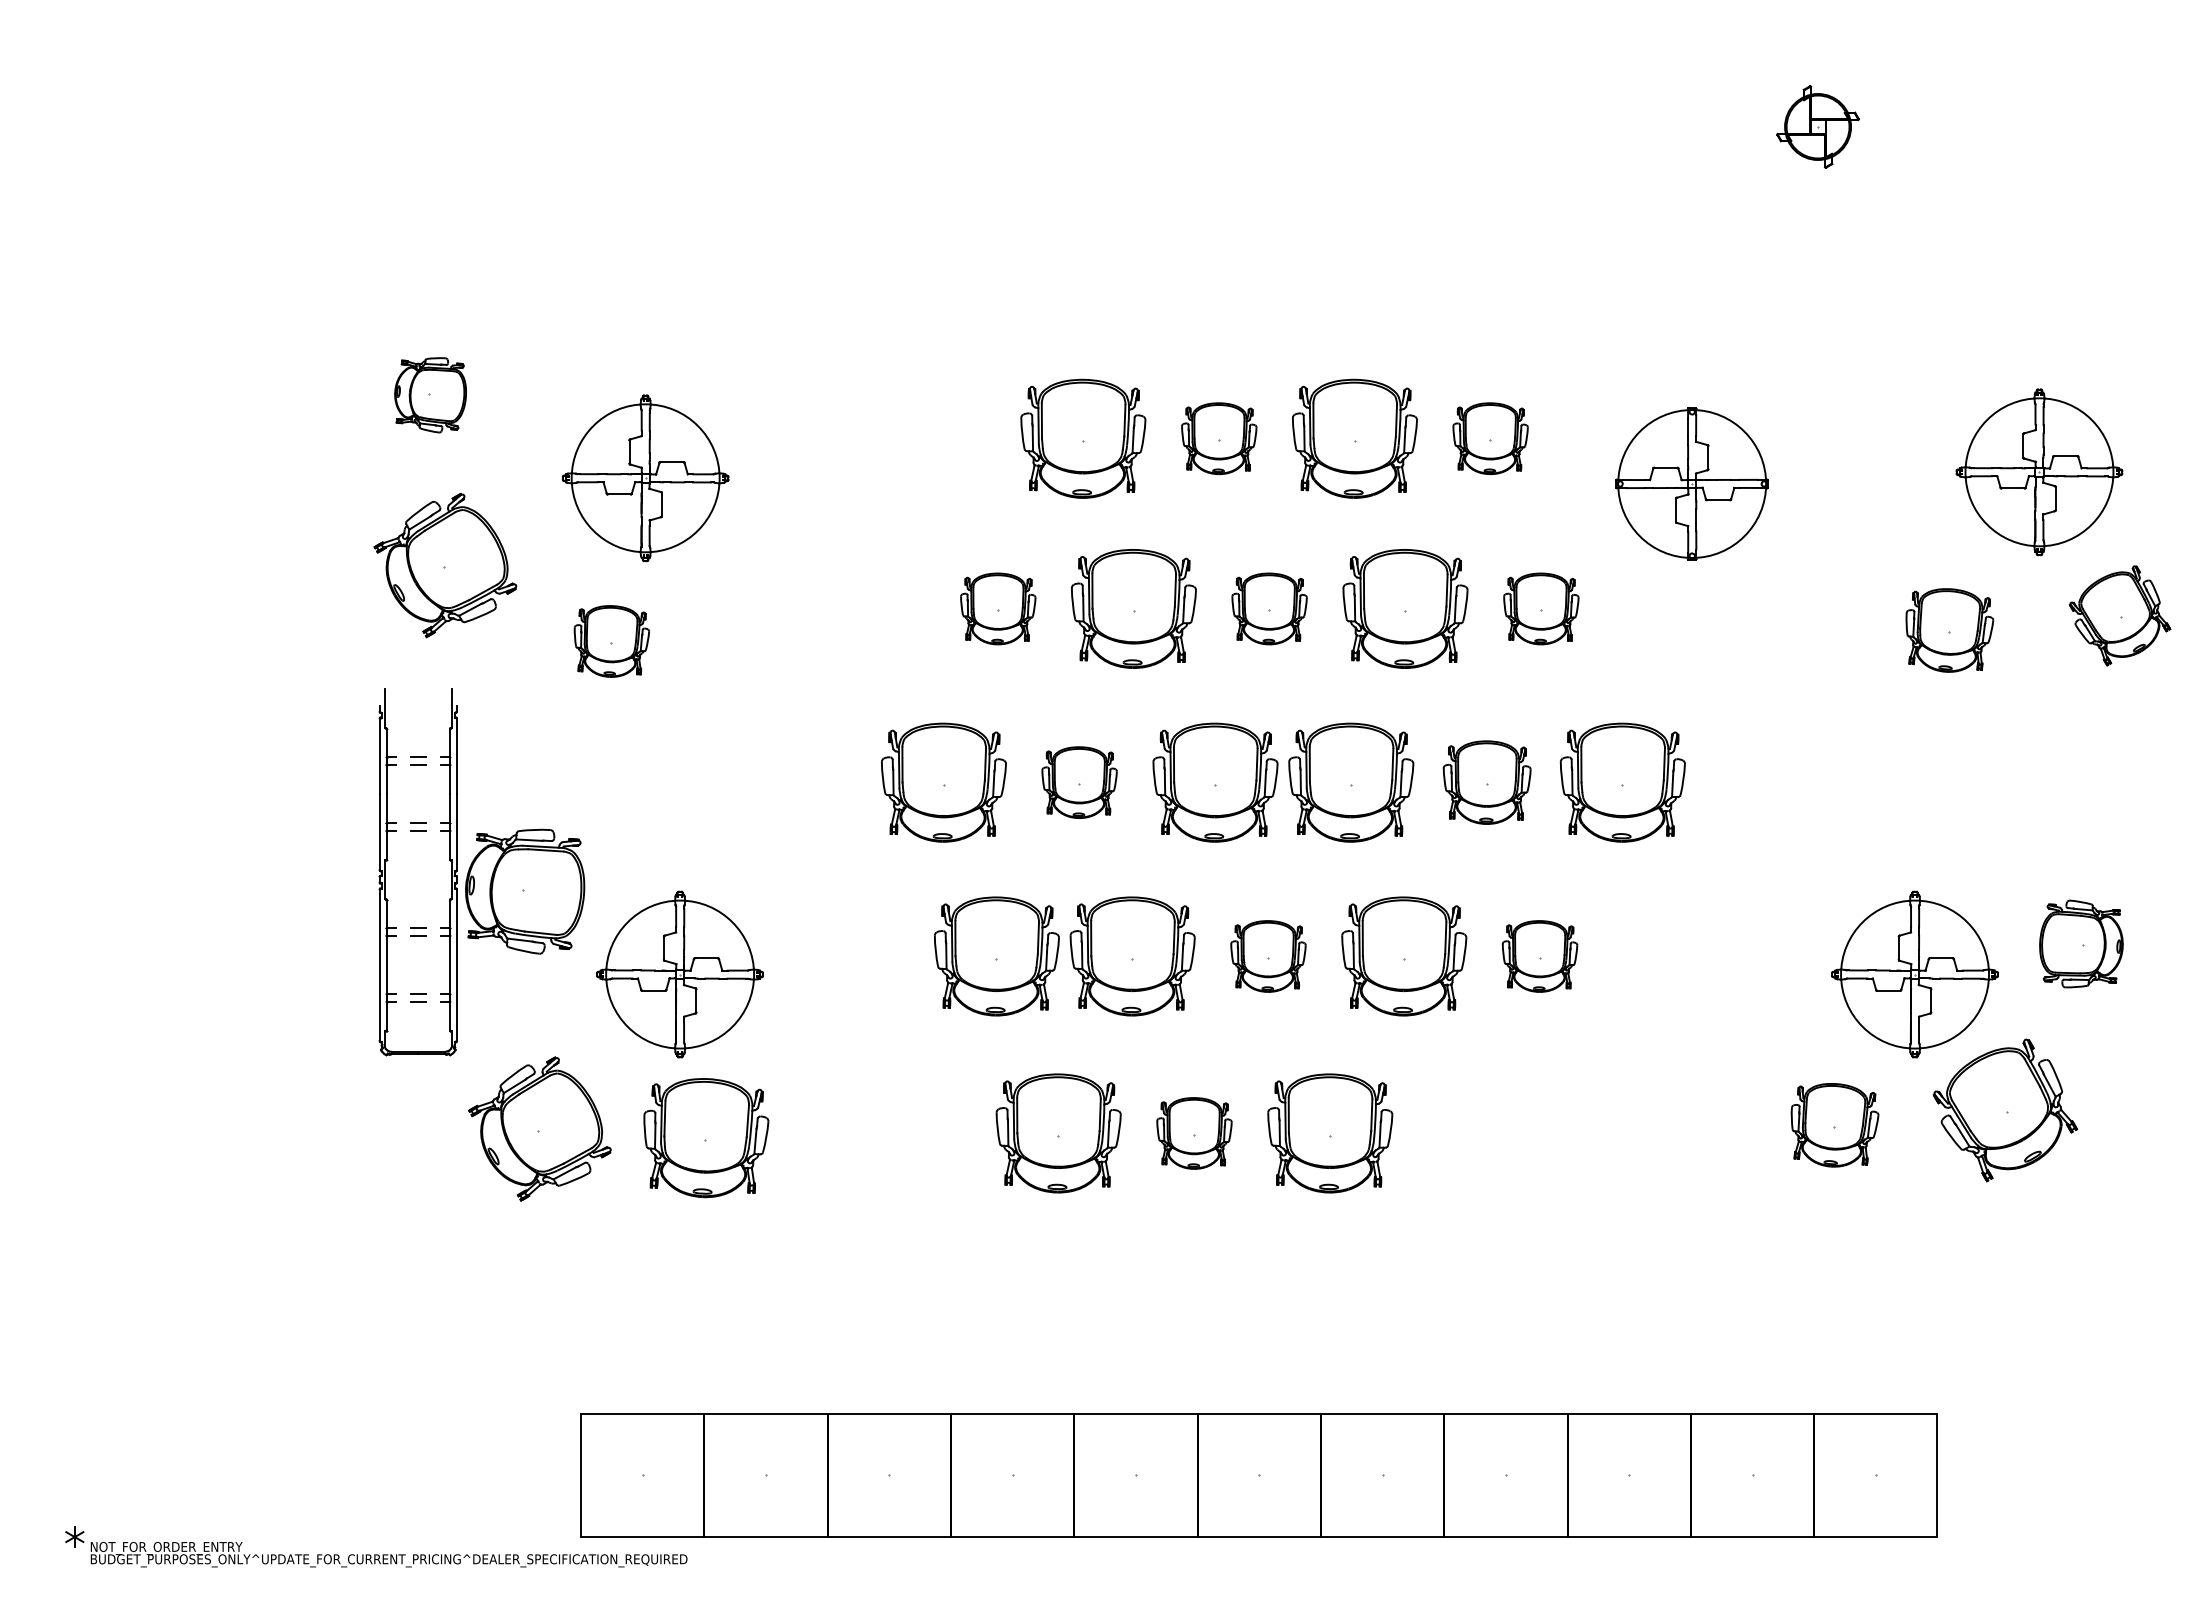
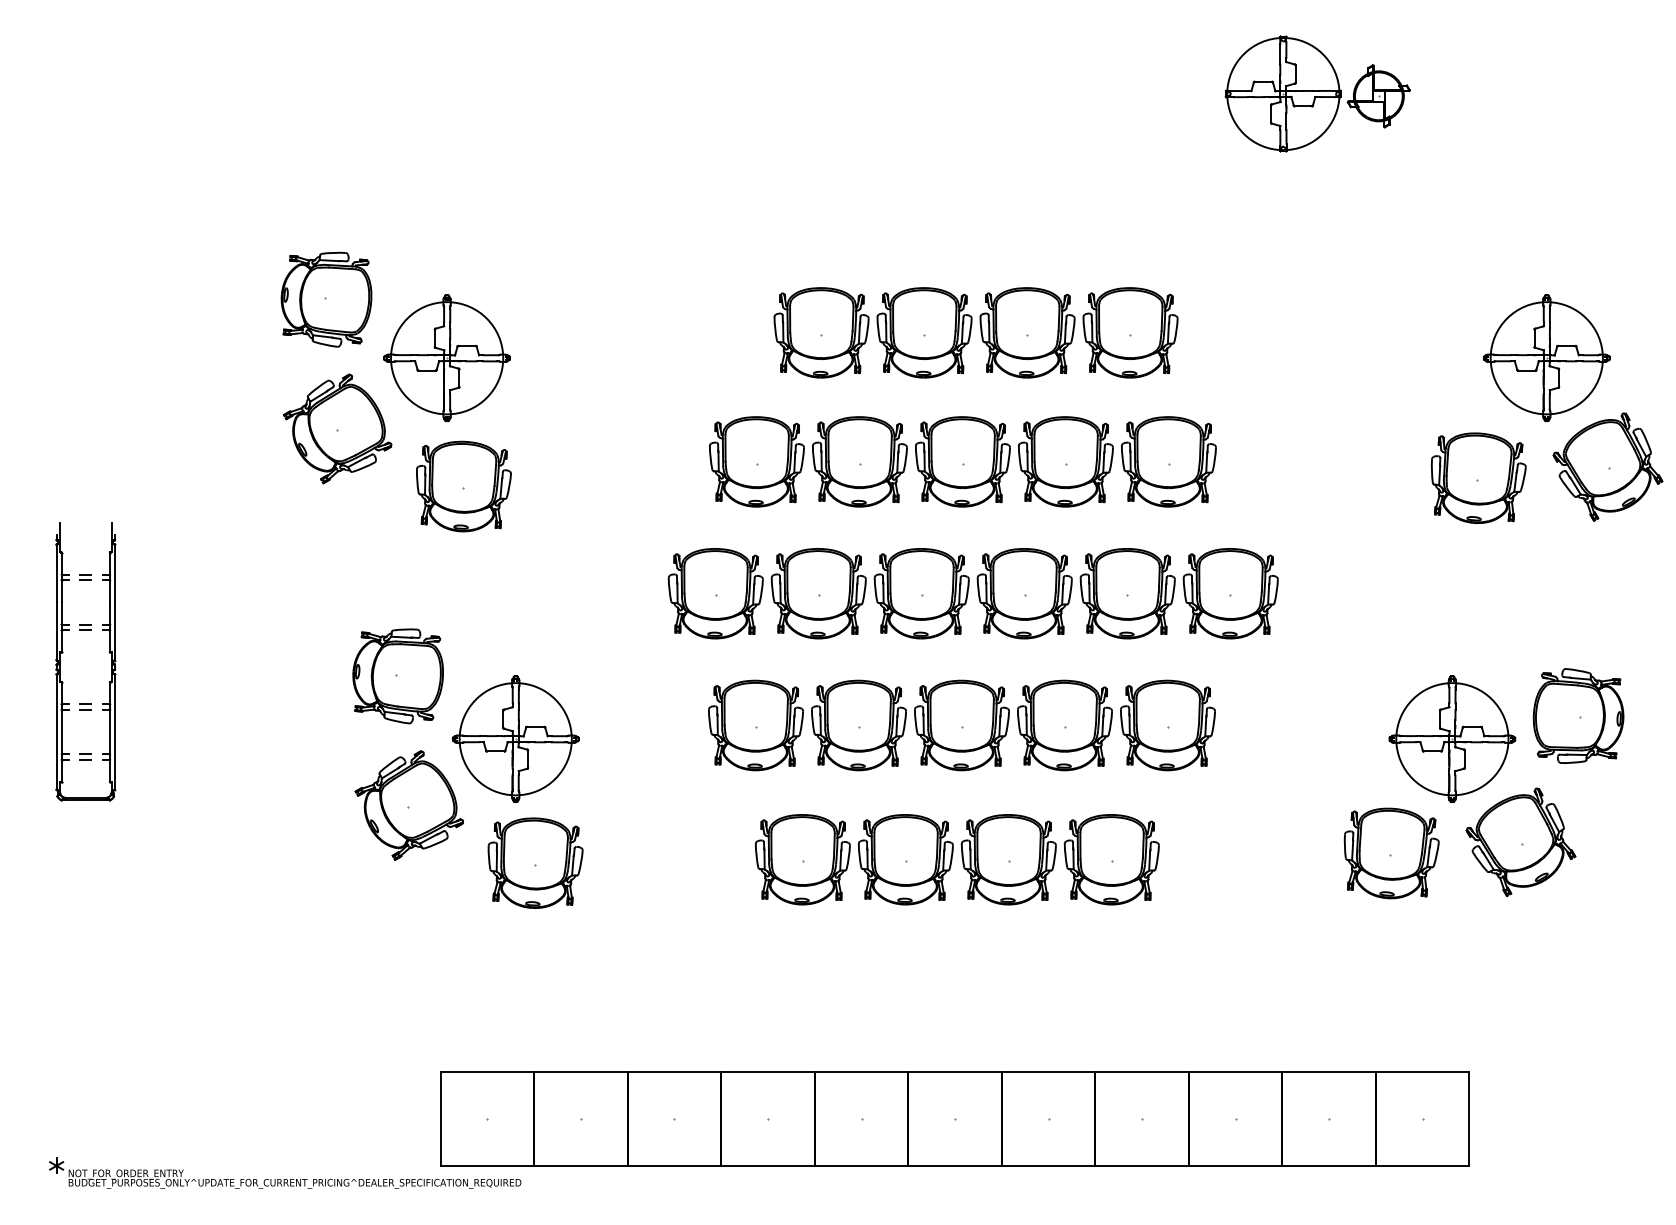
part: (430, 395) -> (326, 299), size x1.67
part: (1219, 438) -> (924, 332), size x1.67
part: (1490, 438) -> (1130, 332), size x1.67
part: (645, 478) -> (446, 358), moved
part: (1691, 483) -> (1282, 93), moved
part: (998, 608) -> (757, 461), size x1.67
part: (1269, 608) -> (962, 461), size x1.67
part: (1541, 608) -> (1169, 461), size x1.67
part: (2119, 615) -> (1607, 466), size x1.43
part: (1949, 630) -> (1478, 478), size x1.43
part: (611, 641) -> (463, 486), size x1.67
part: (1079, 782) -> (818, 593), size x1.67
part: (1487, 782) -> (1128, 593), size x1.43
part: (388, 860) -> (63, 652), moved
part: (2081, 943) -> (1578, 715), size x1.43
part: (1268, 956) -> (962, 725), size x1.67
part: (1539, 956) -> (1167, 725), size x1.67
part: (1834, 1125) -> (1391, 853), size x1.43
part: (539, 1128) -> (409, 805), moved
part: (1194, 1133) -> (905, 859), size x1.67
part: (1466, 1133) -> (1112, 859), added

